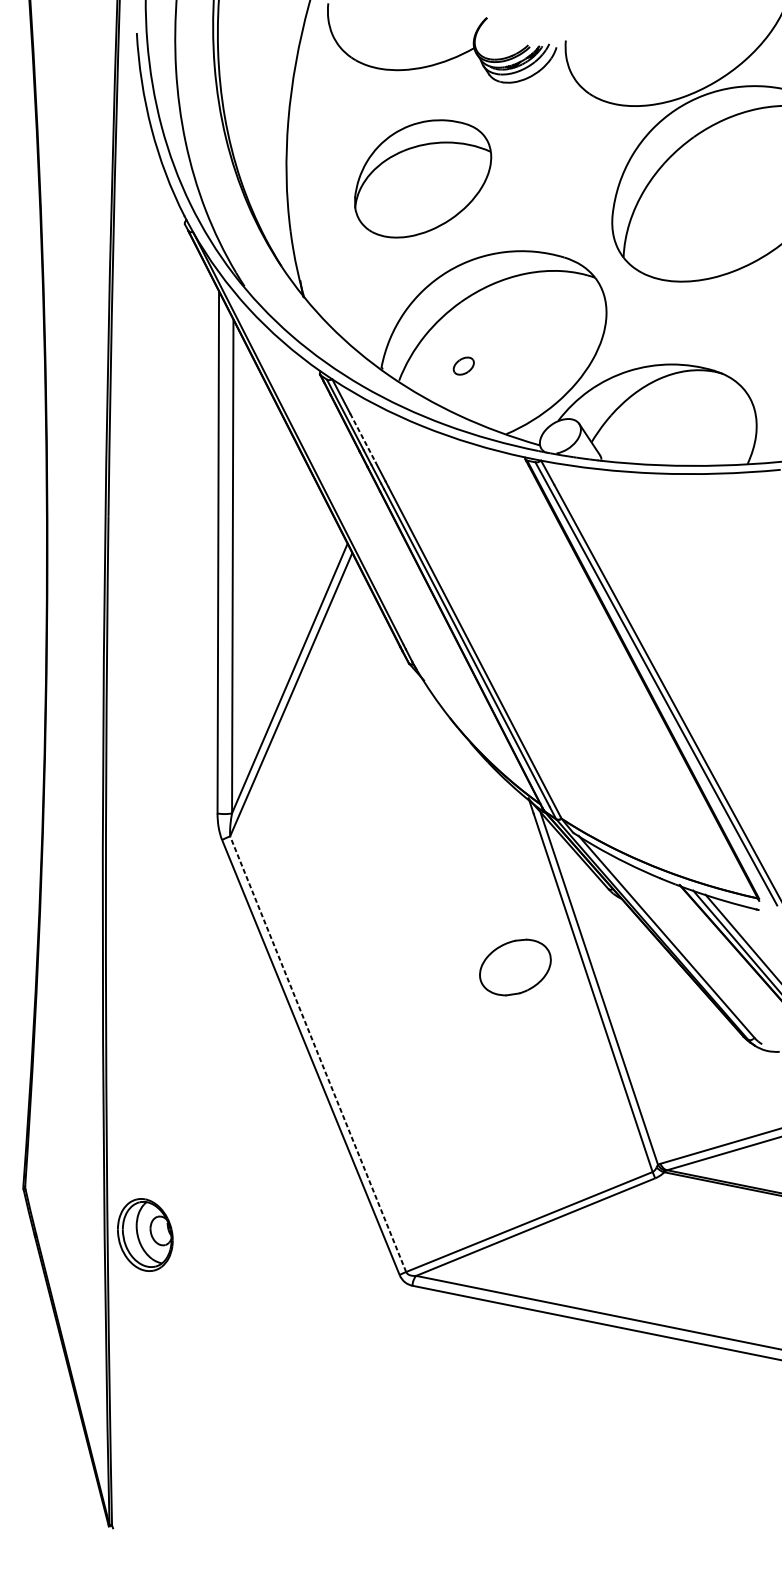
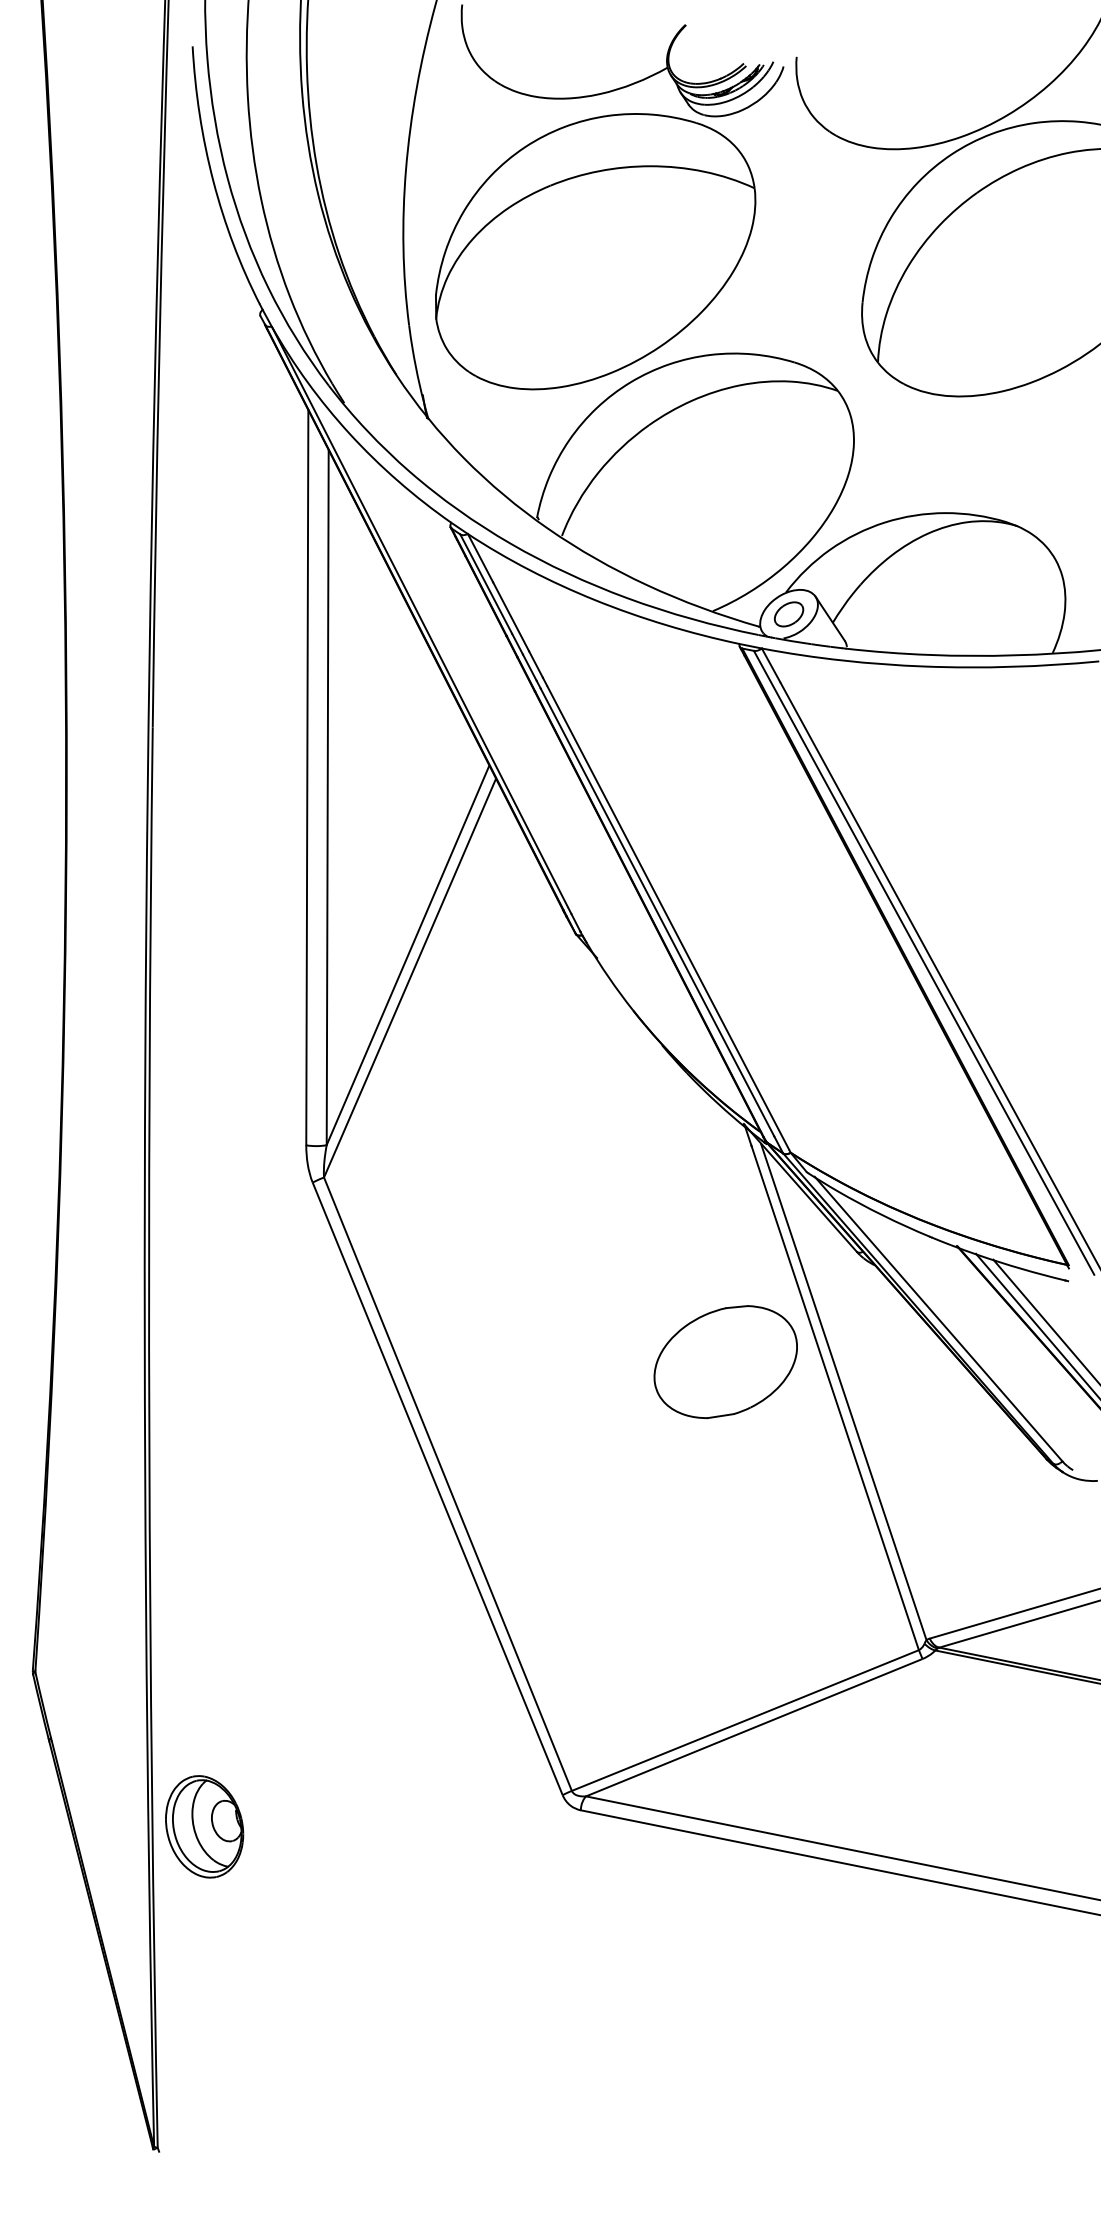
part: (422, 178) -> (595, 251), size x1.67
part: (464, 366) -> (789, 614), moved
line: (363, 437) -> (511, 616), dashed -> solid
part: (515, 967) -> (725, 1362), size x1.43
line: (317, 1054) -> (447, 1484), dashed -> solid
part: (145, 1234) -> (204, 1826), moved

